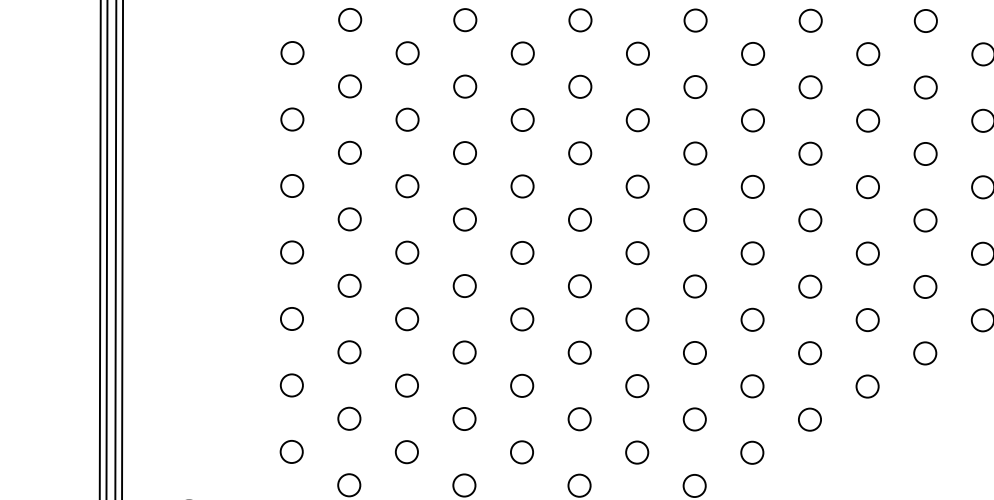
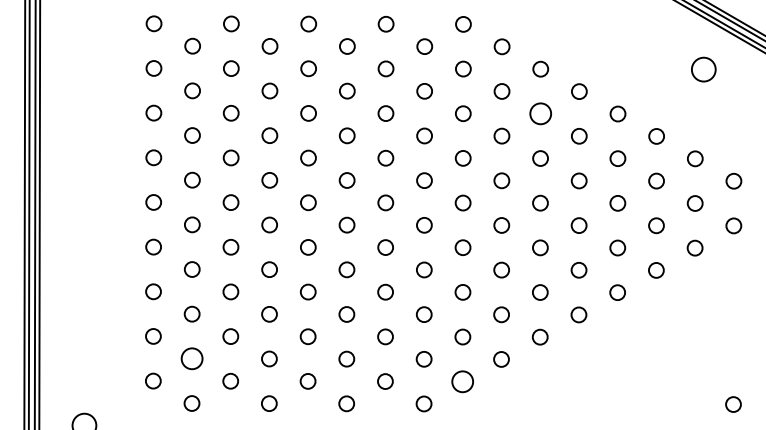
circle: (867, 53) -> (540, 113), size x1.4
circle: (348, 418) -> (191, 358), size x1.4
circle: (751, 452) -> (462, 381), size x1.4

